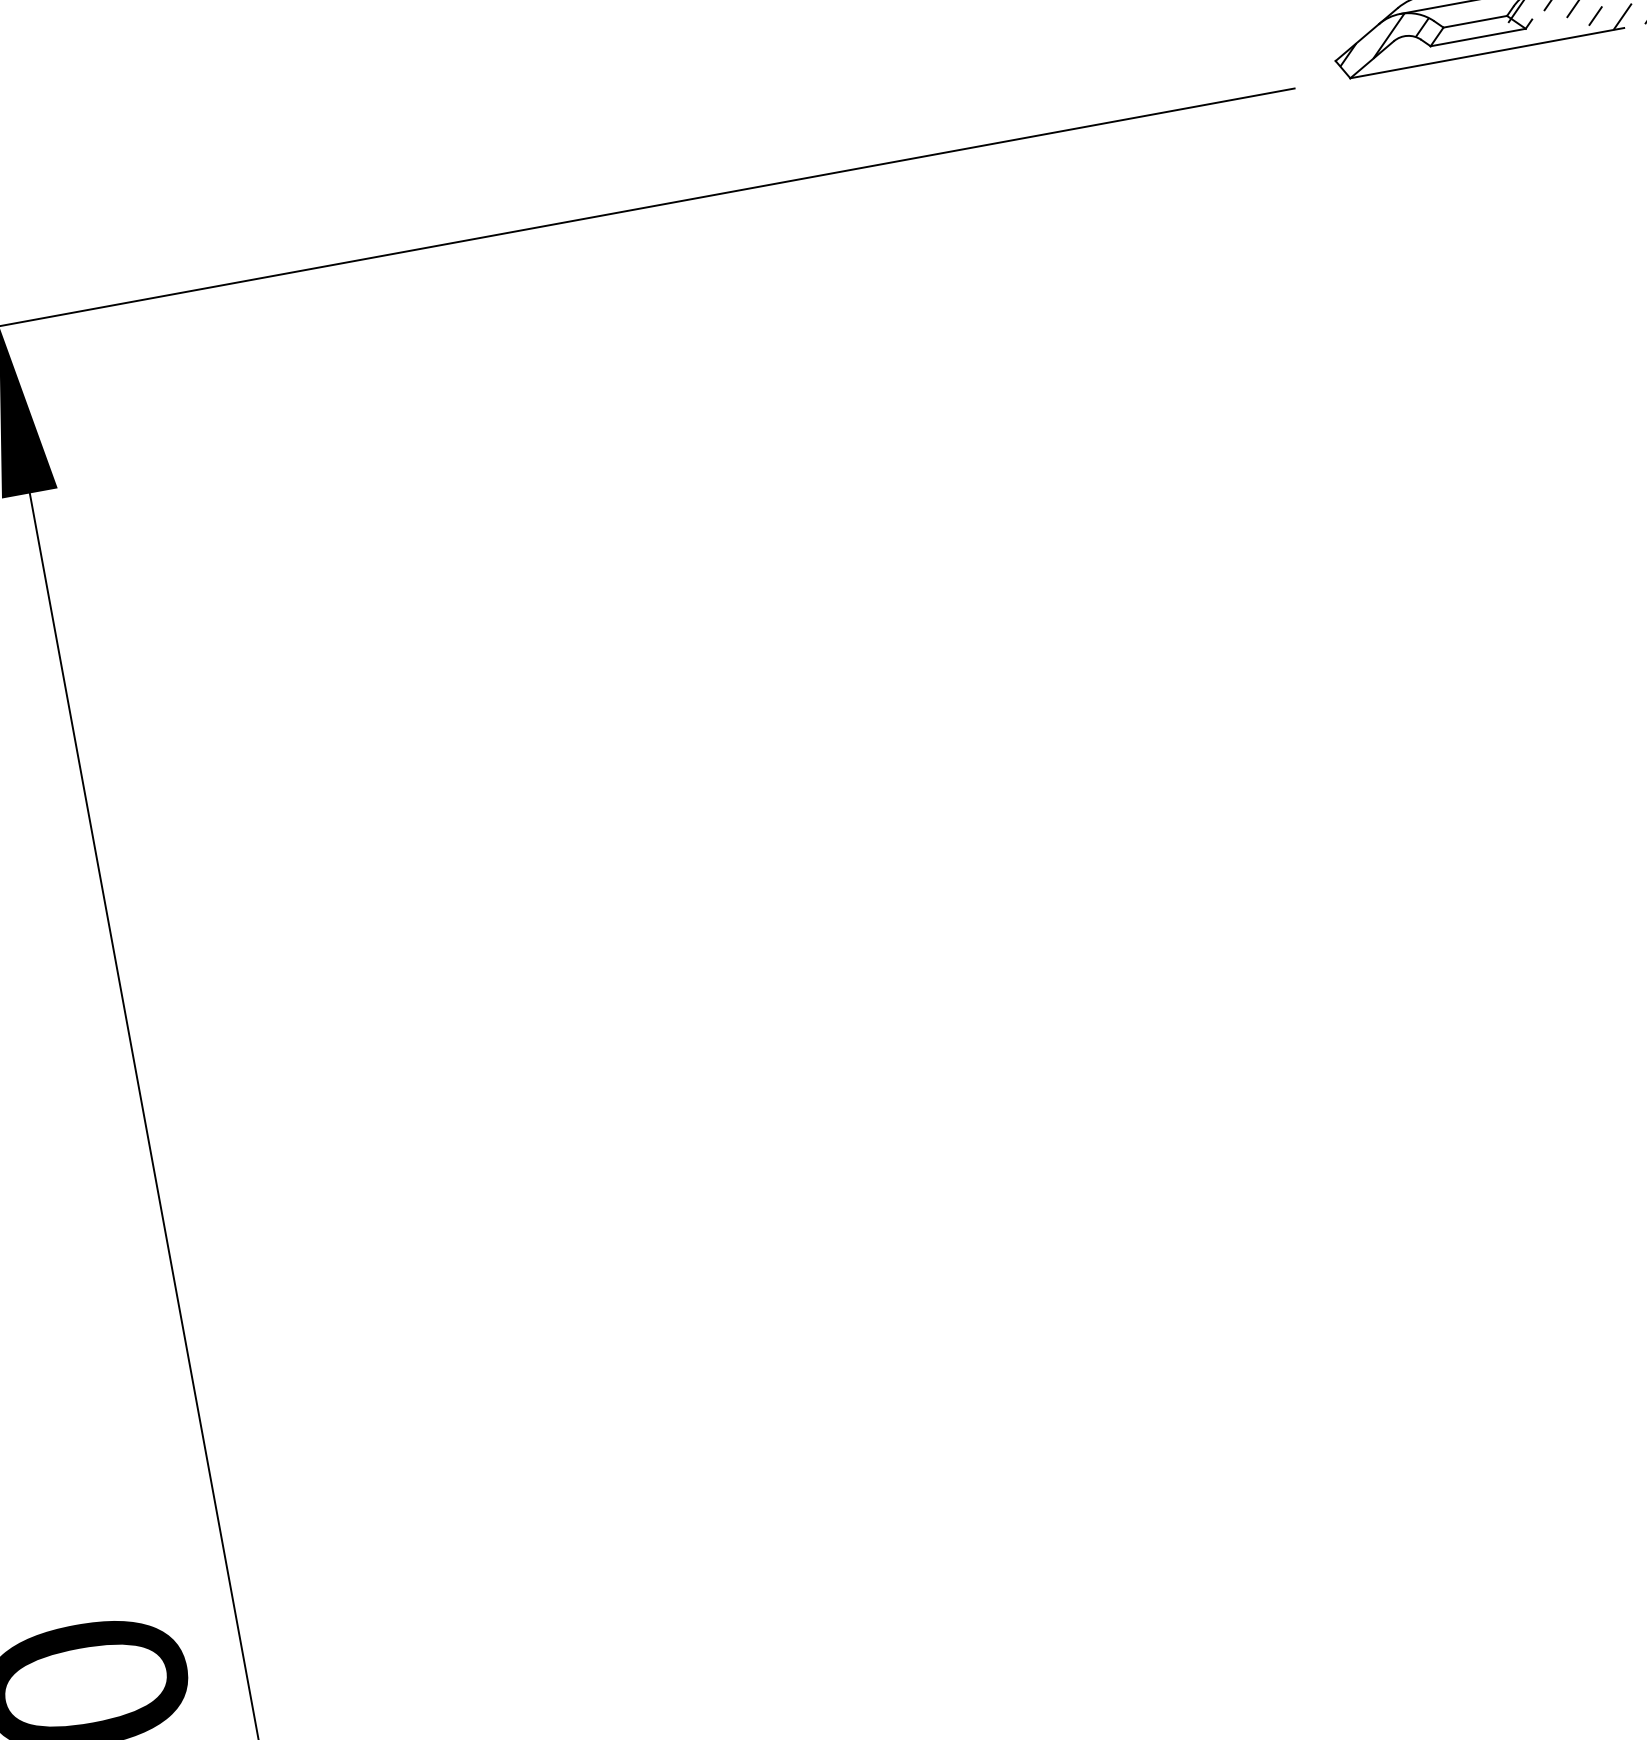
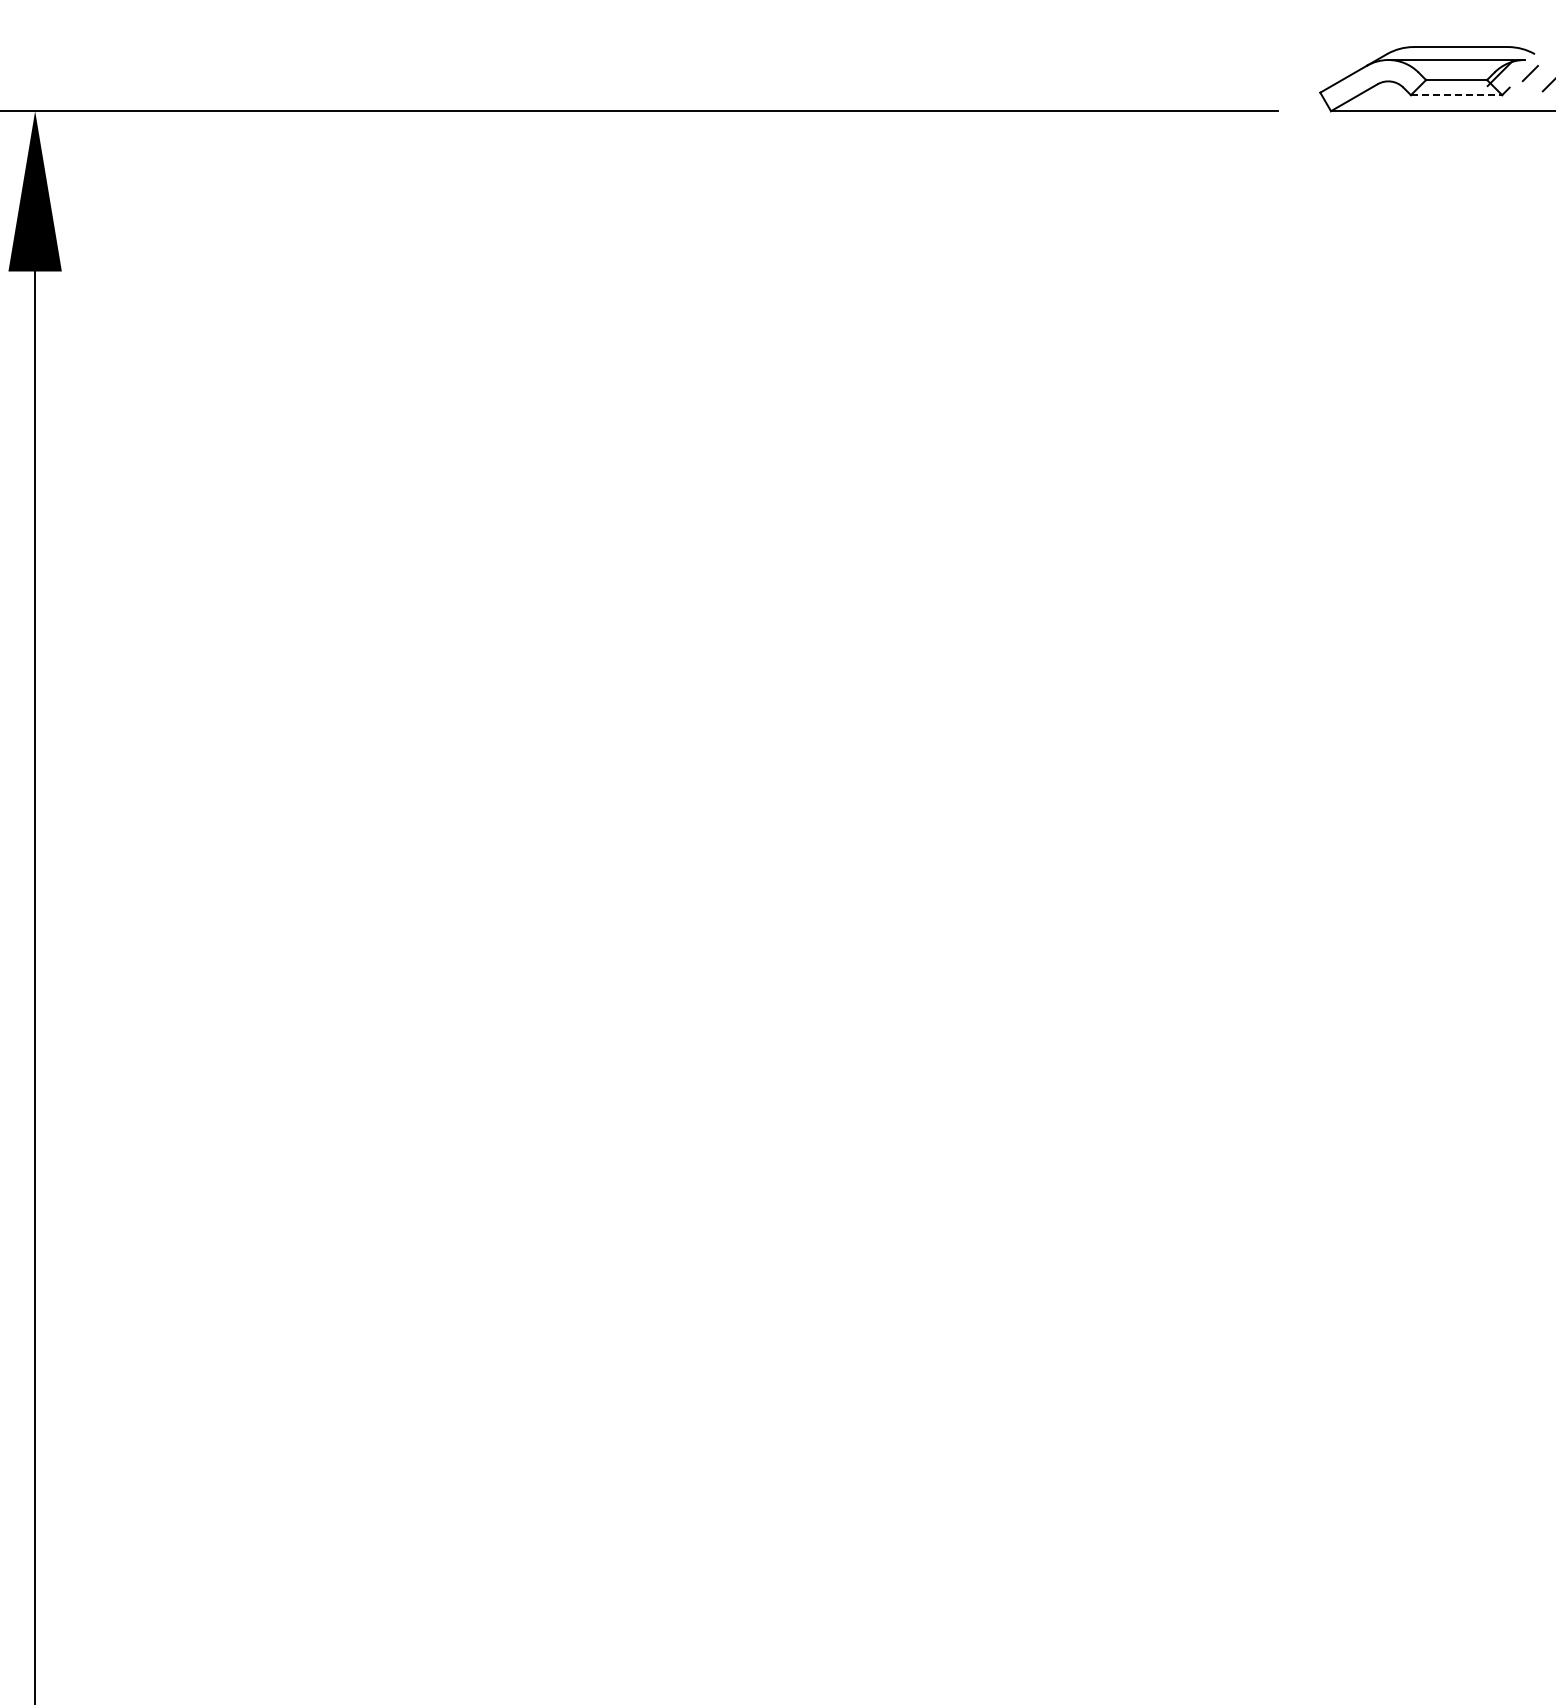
line: (1478, 37) -> (1456, 95), solid -> dashed
hatch: (1383, 38) -> (1368, 79), removed

